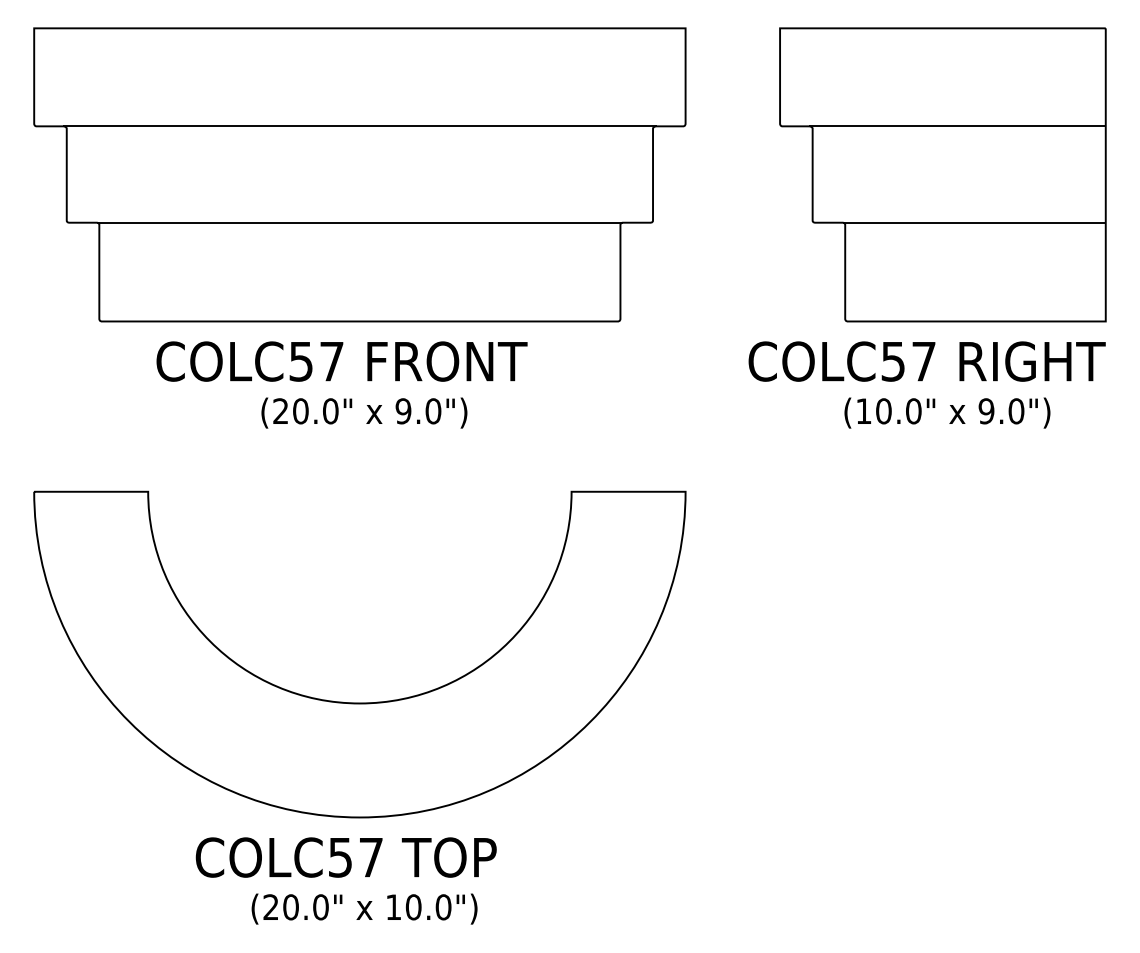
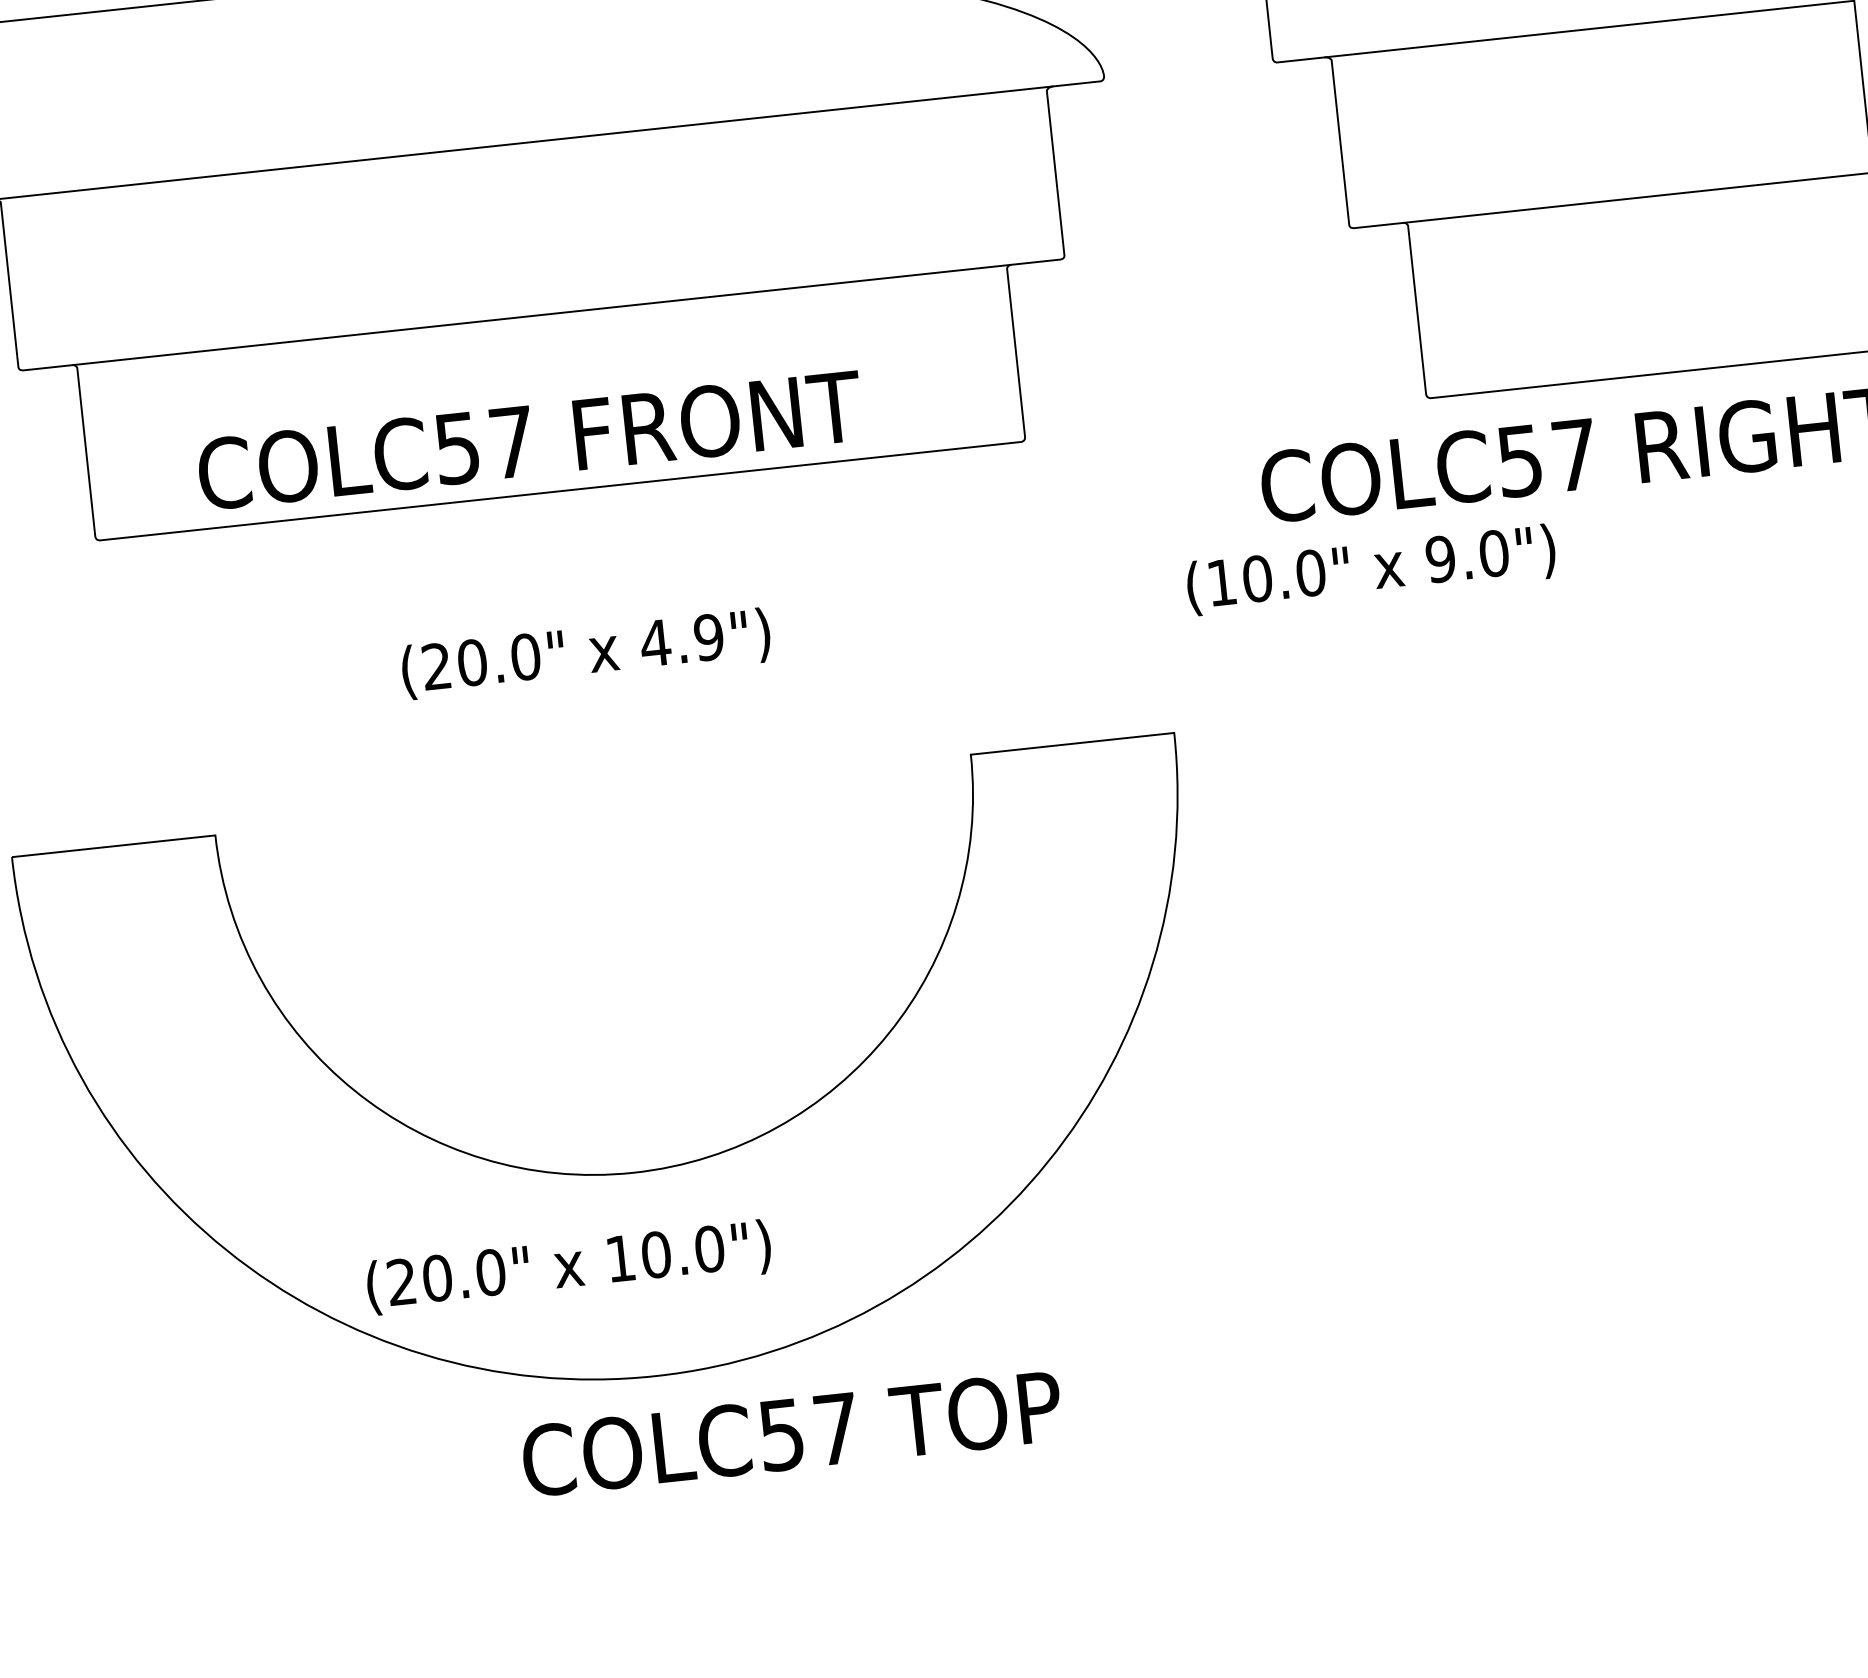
text: (341, 361) -> (529, 440), moved
text: (418, 411) -> (682, 640), 9.0") -> 4.9")
text: (947, 412) -> (1371, 568), moved
text: (345, 857) -> (790, 1433), moved
text: (364, 908) -> (568, 1266), moved

